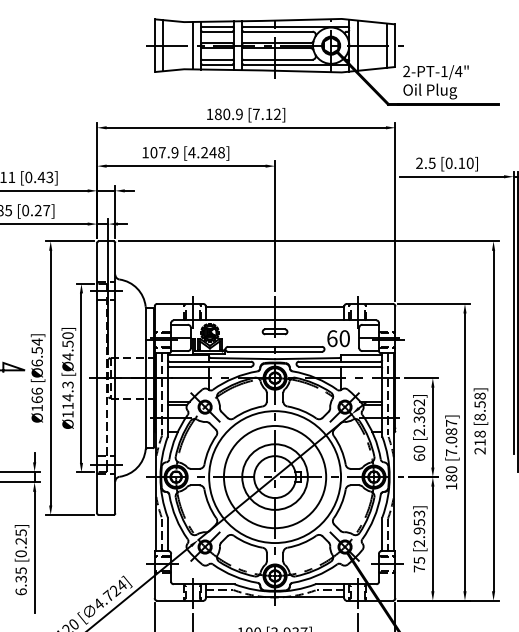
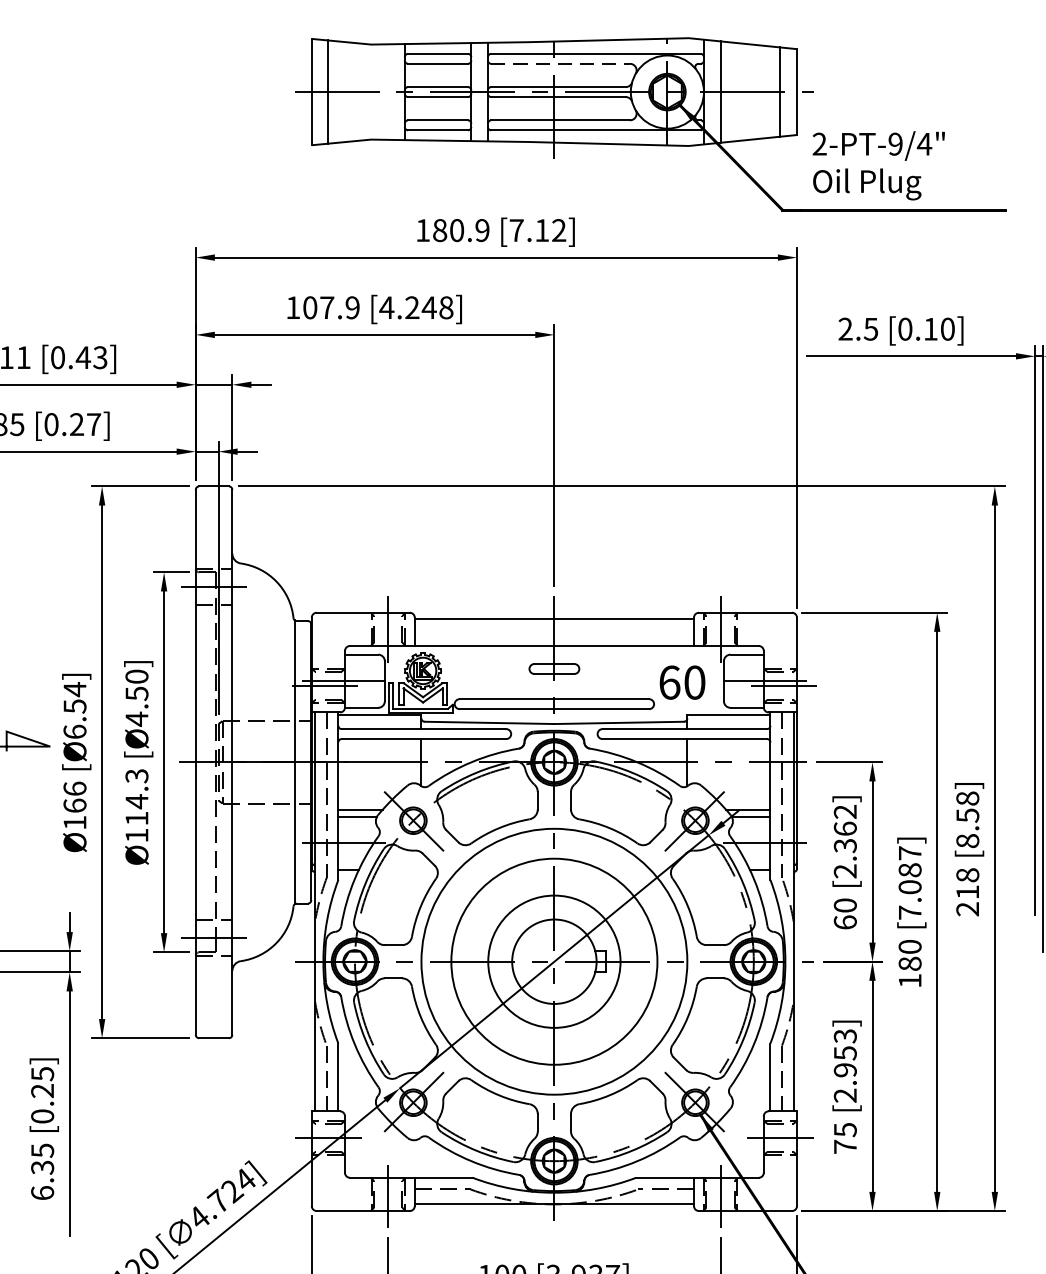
line: (278, 31) -> (561, 63), solid -> dashed
line: (192, 45) -> (387, 91), removed
text: (443, 71) -> (893, 144), 2-PT-1/4" -> 2-PT-9/4"

